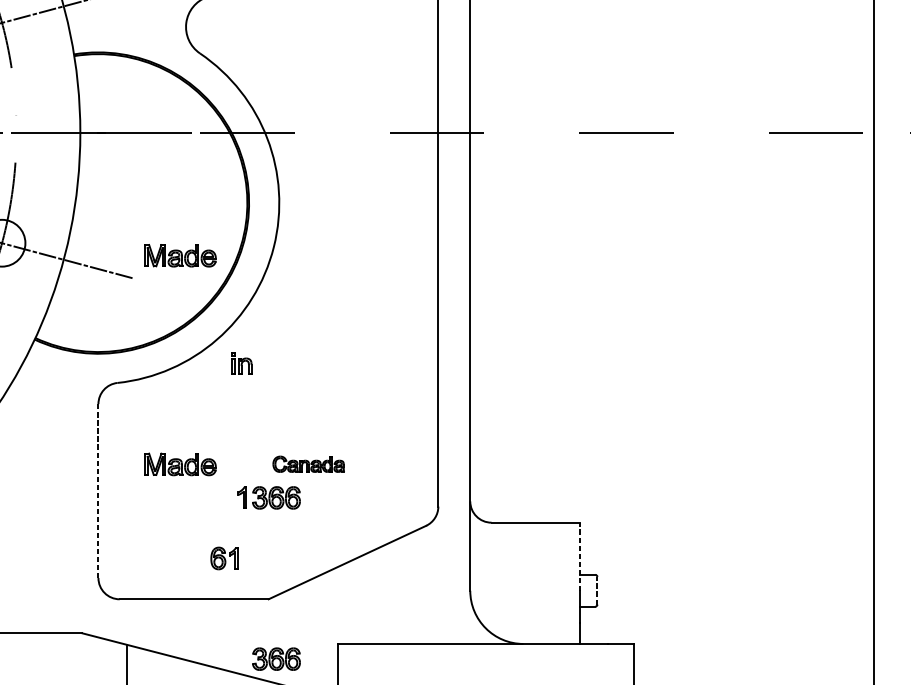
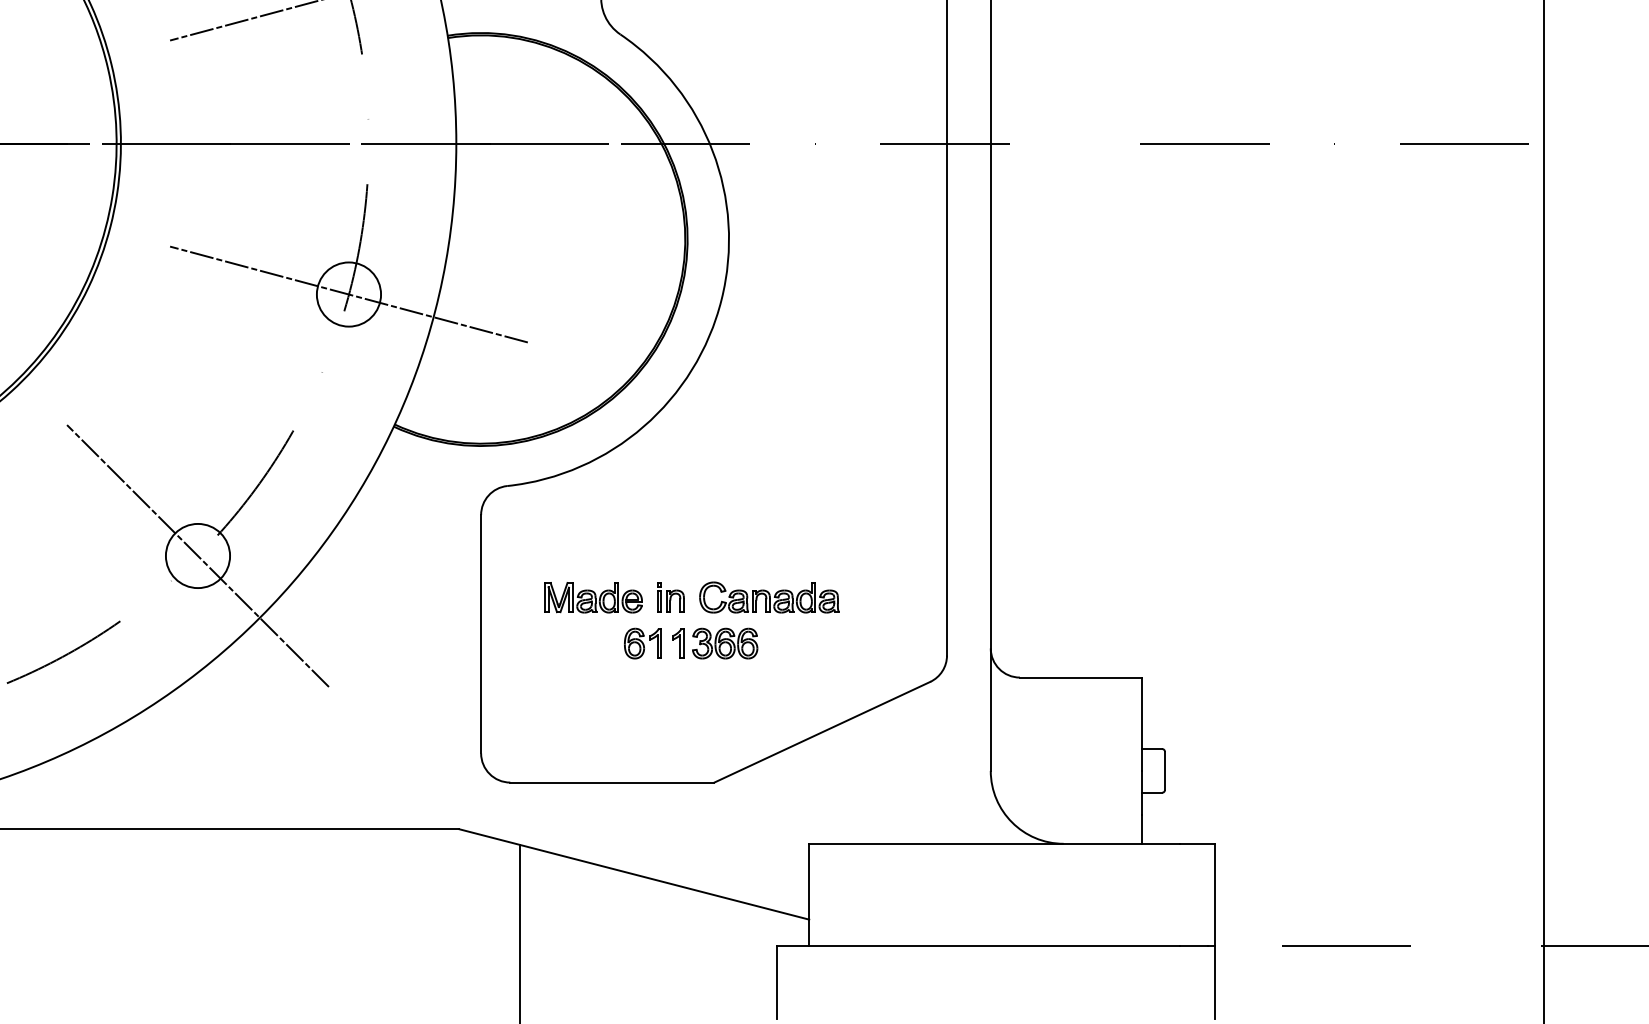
part: (180, 255) -> (593, 311), removed
part: (241, 363) -> (670, 597), moved
part: (308, 464) -> (769, 597), size x1.43
line: (98, 490) -> (481, 633), dashed -> solid
line: (580, 556) -> (1141, 724), dashed -> solid
part: (224, 558) -> (642, 643), moved
line: (597, 590) -> (1165, 770), dashed -> solid
part: (276, 659) -> (725, 864), removed

